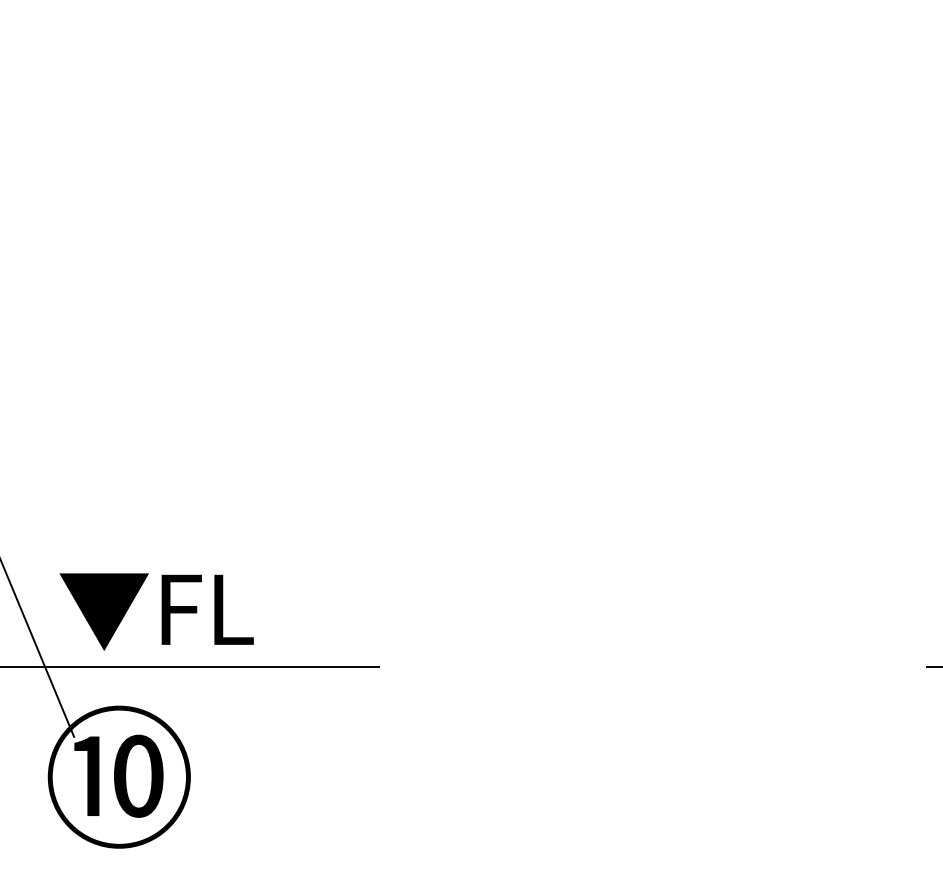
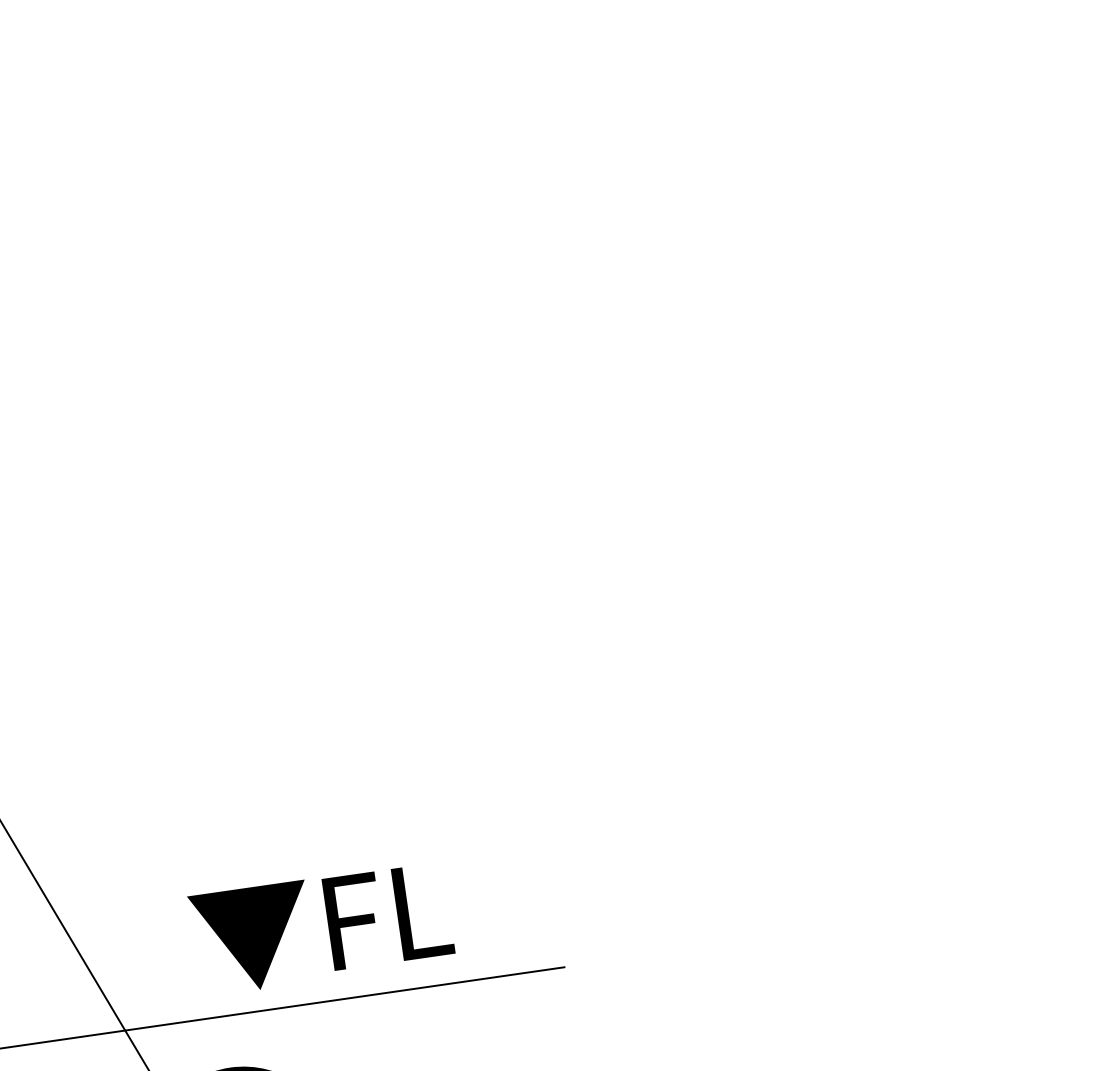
text: (156, 611) -> (321, 928), moved

